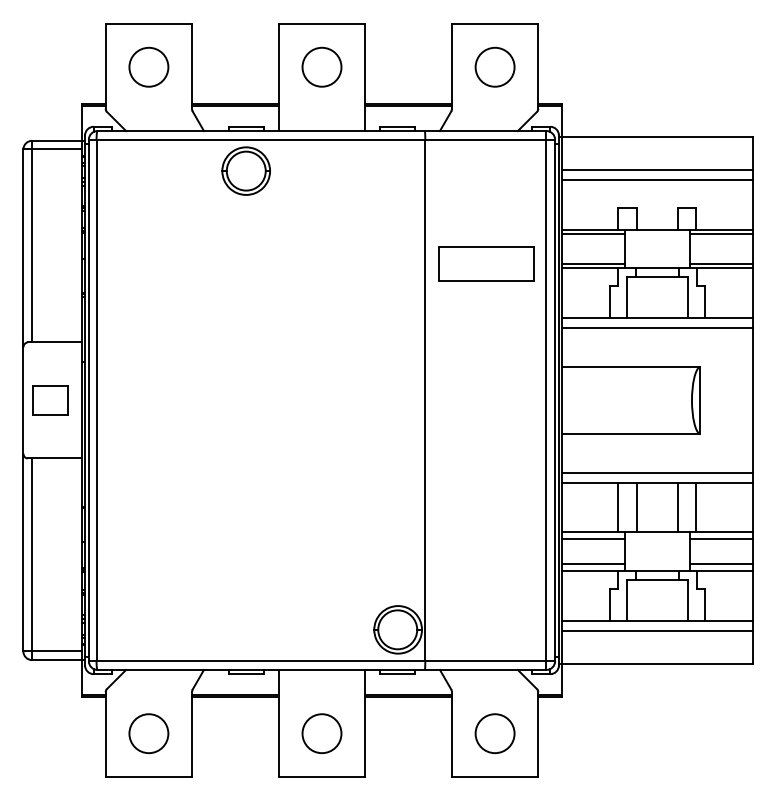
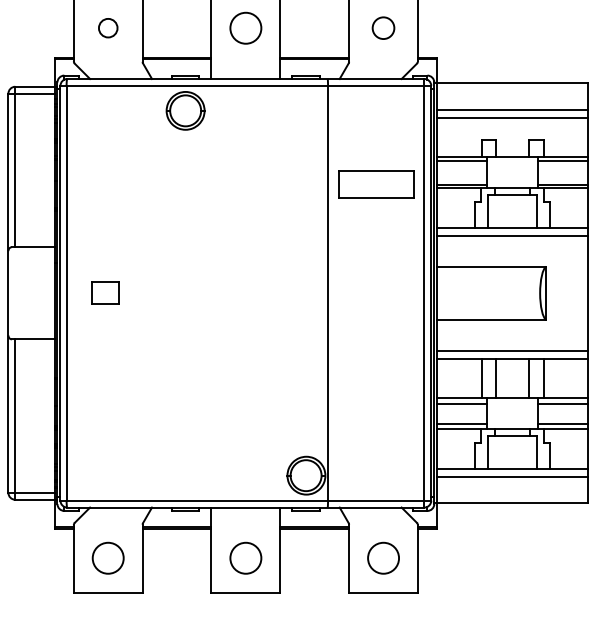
circle: (148, 66) -> (107, 27), size x0.6
circle: (494, 66) -> (383, 27), size x0.7
part: (50, 400) -> (105, 293), moved

